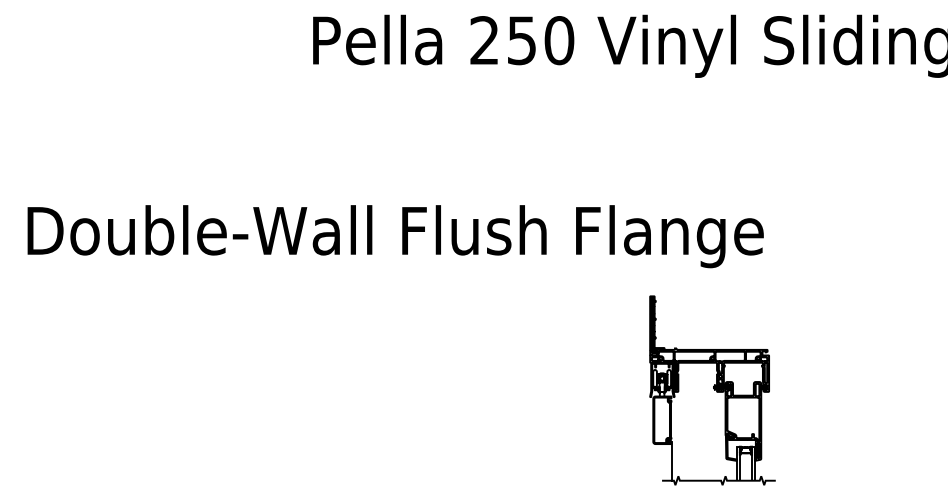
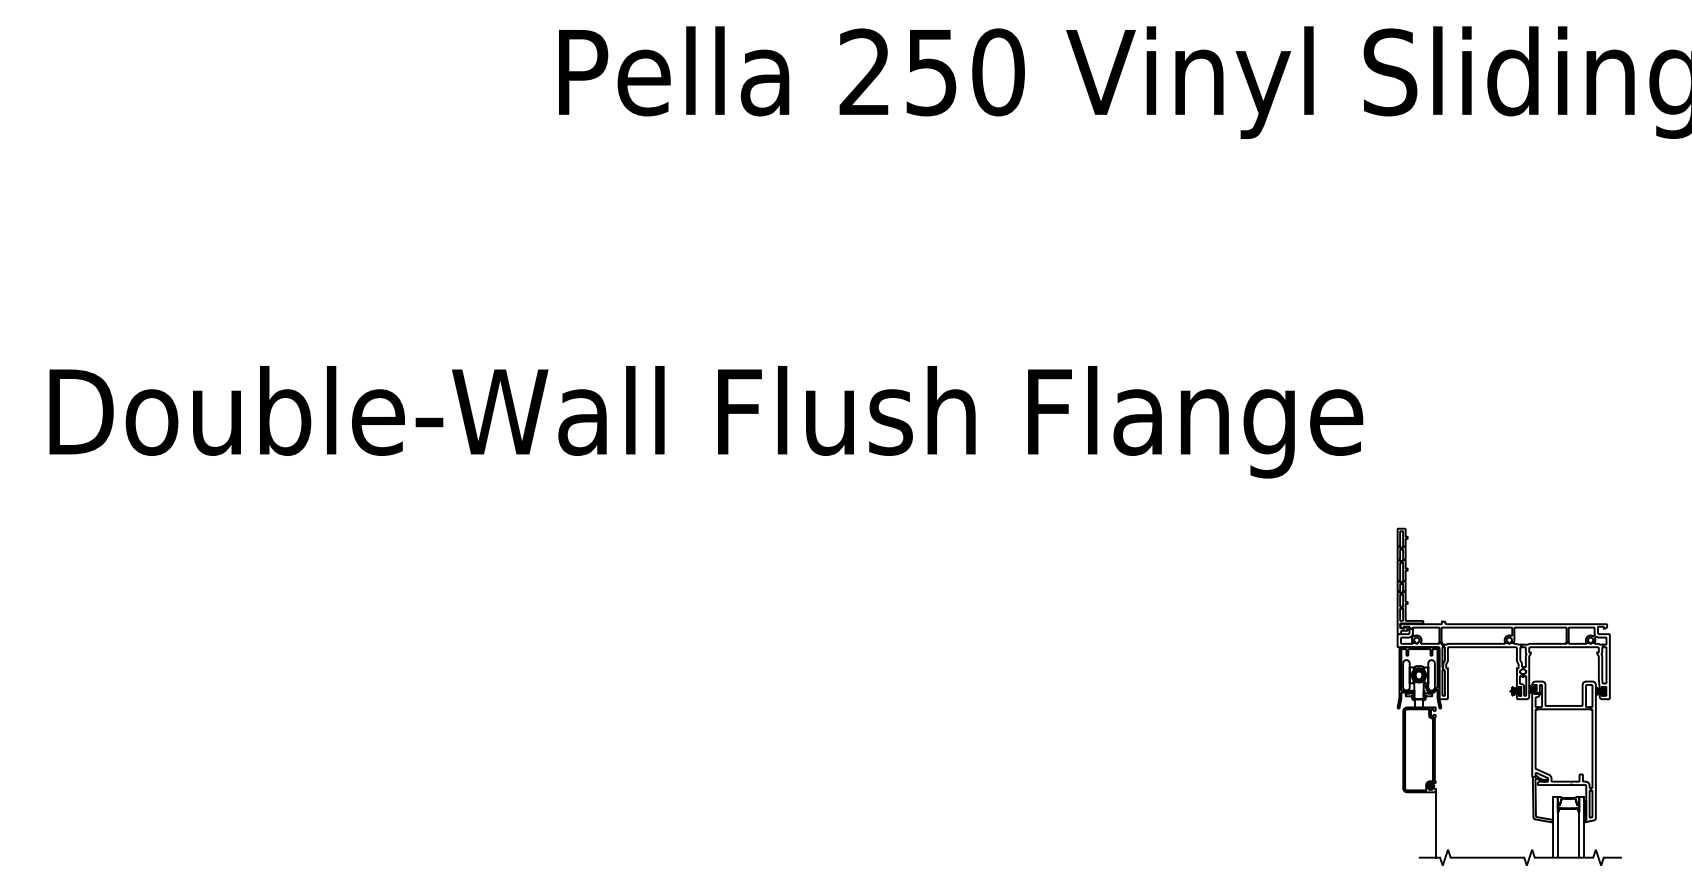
part: (712, 390) -> (1508, 696), moved

